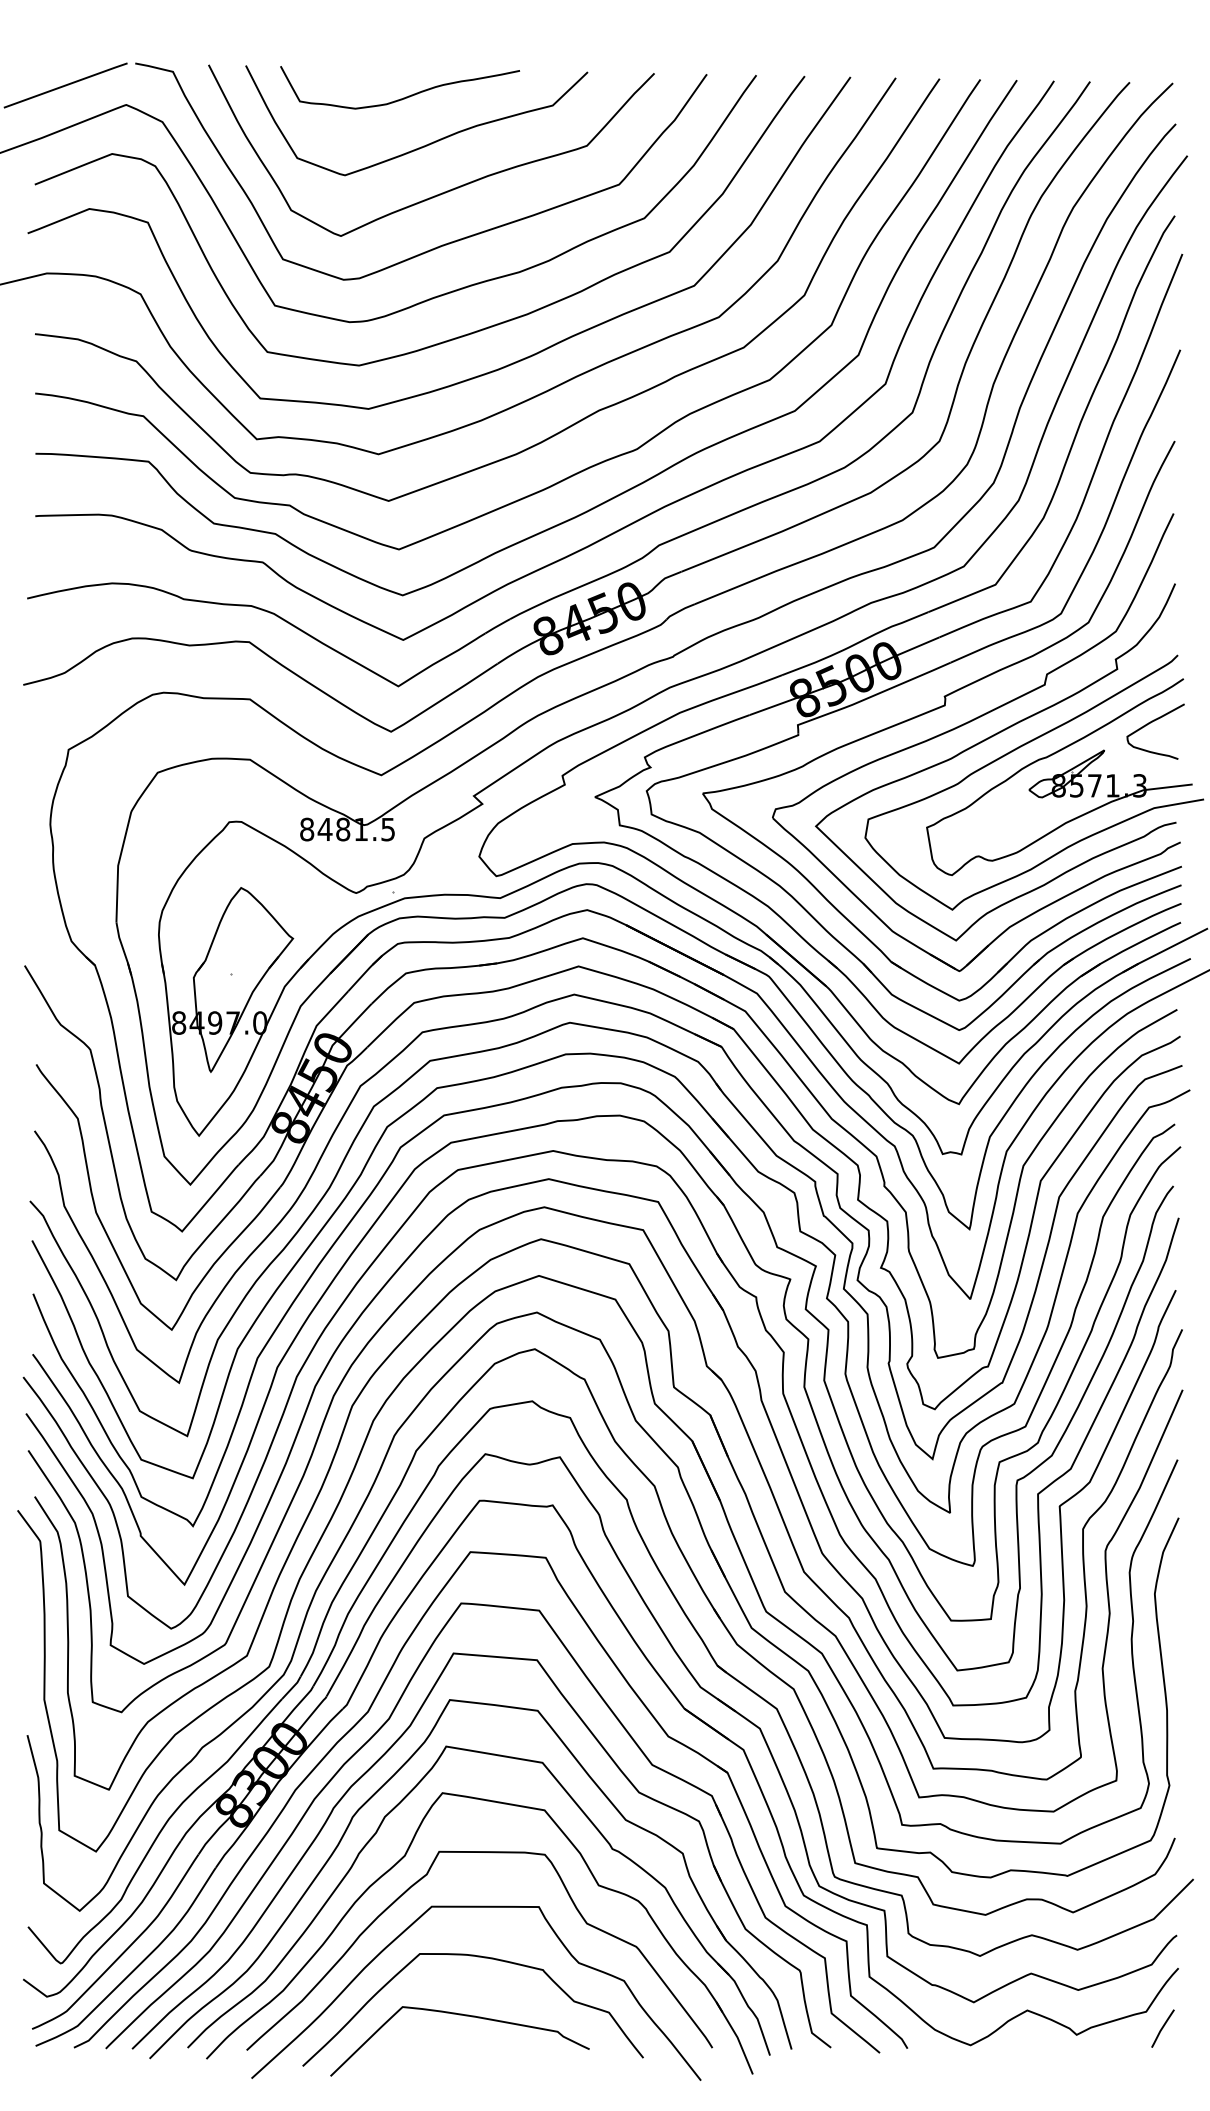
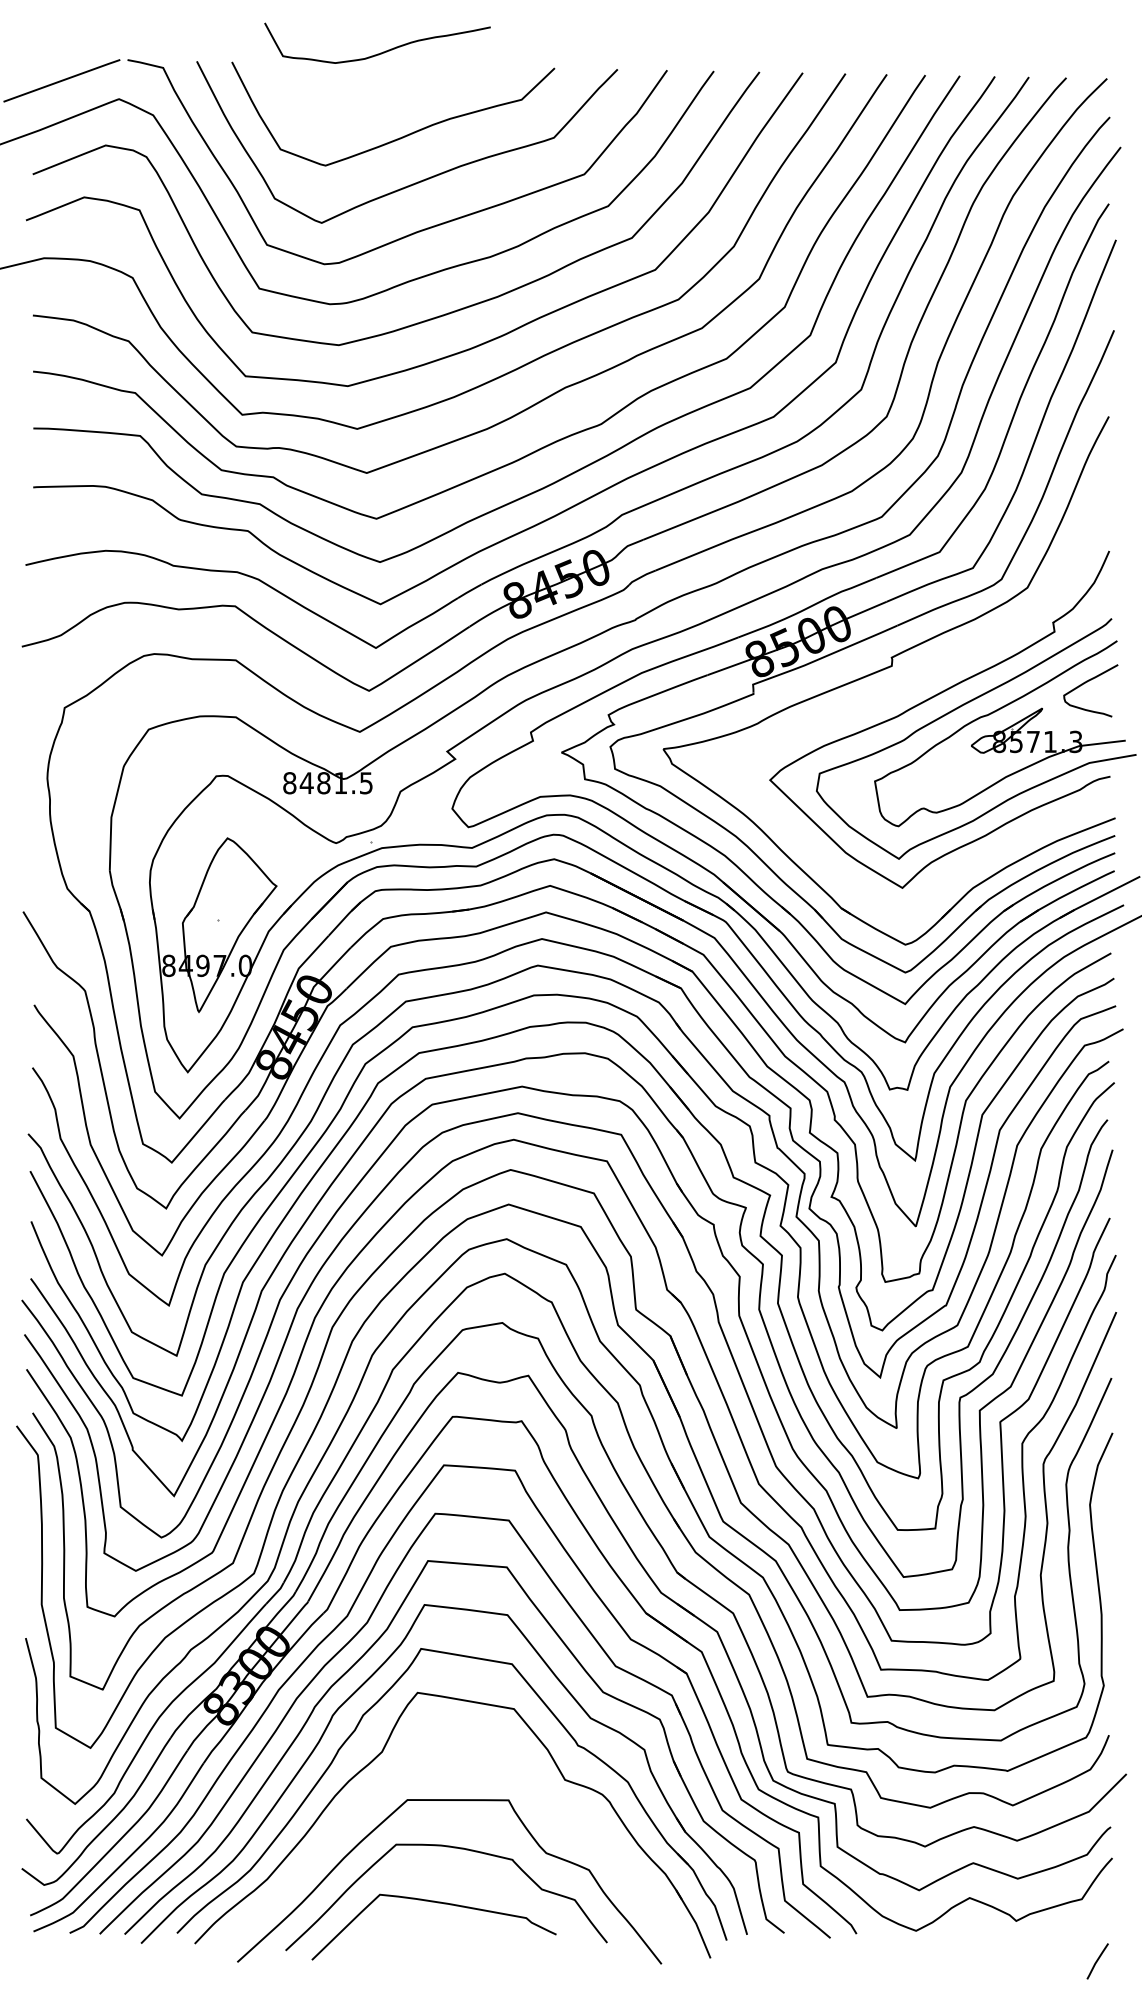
curve: (403, 97) -> (380, 52), moved
part: (966, 724) -> (912, 684), removed
curve: (422, 1879) -> (398, 1774), removed
curve: (1162, 2028) -> (1097, 1961), moved

